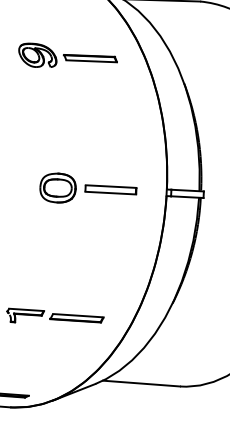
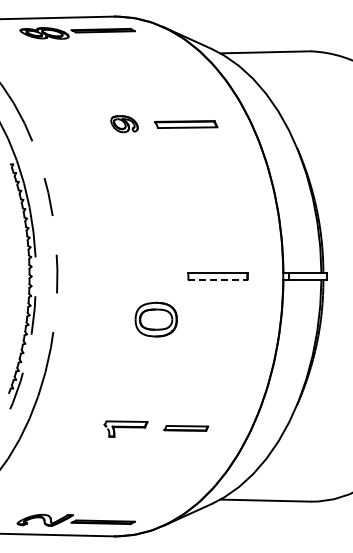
part: (37, 54) -> (124, 123), size x0.6
part: (57, 187) -> (155, 319), moved
line: (111, 193) -> (218, 280), solid -> dashed
part: (77, 318) -> (186, 428), size x0.7

